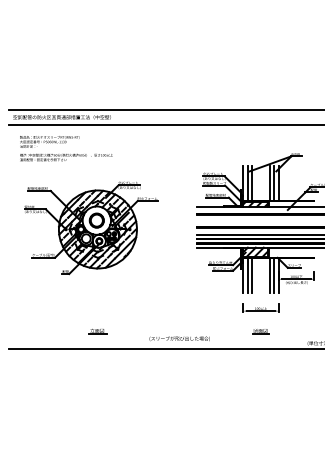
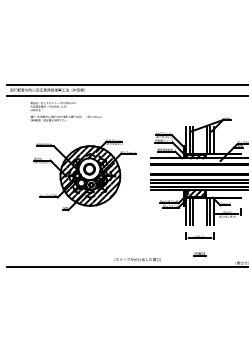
text: (66, 148) -> (66, 111), moved
part: (91, 228) -> (85, 175), moved
part: (97, 331) -> (74, 254), removed

